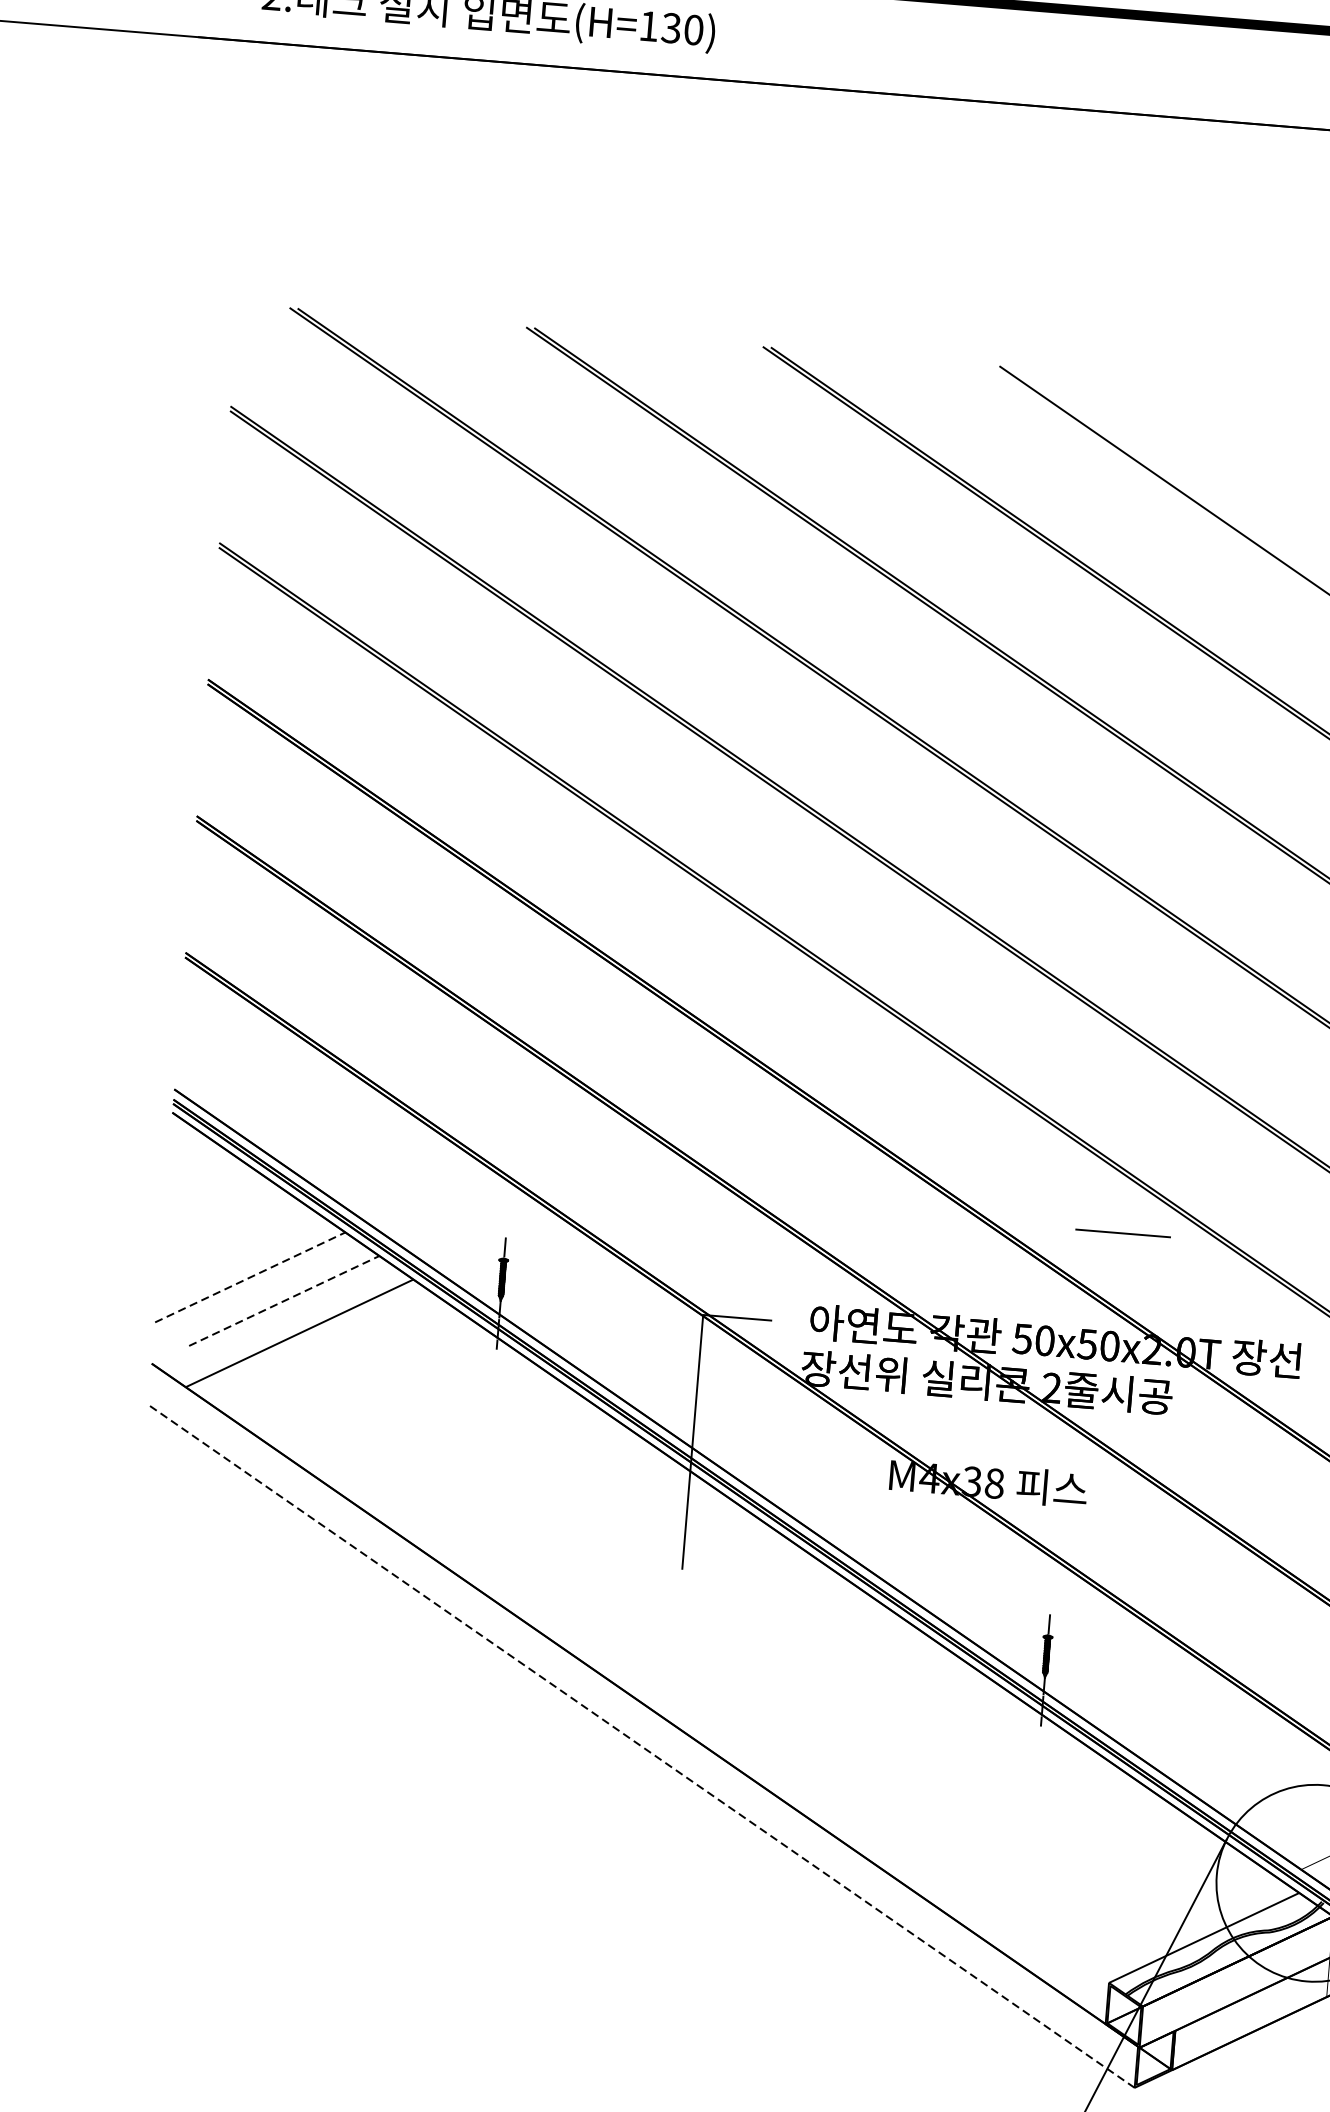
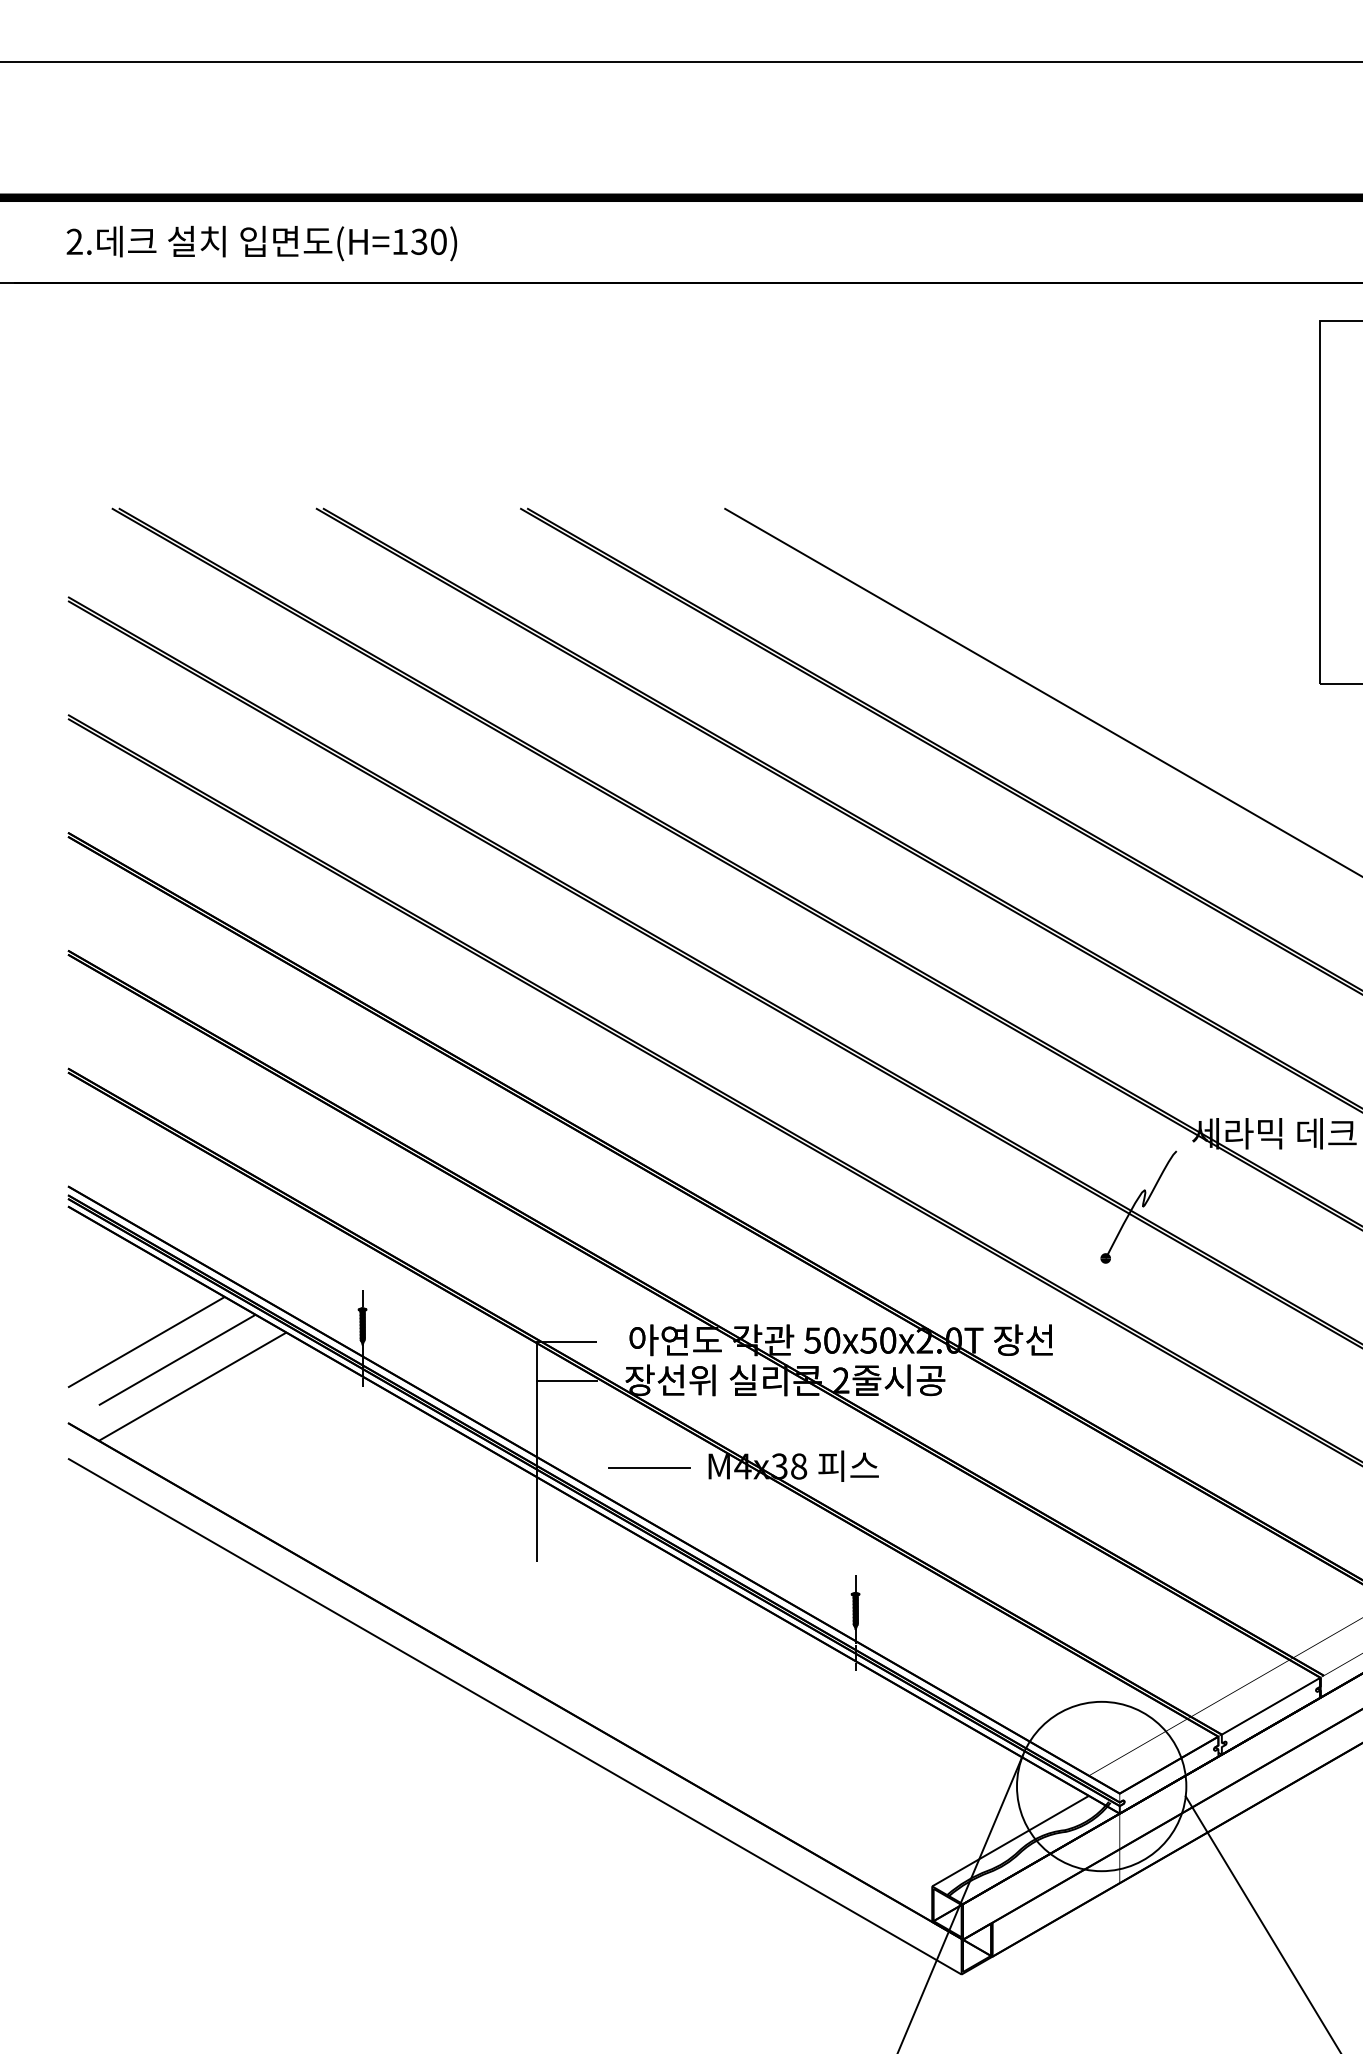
line: (1123, 1232) -> (649, 1467), moved
line: (250, 1276) -> (146, 1341), dashed -> solid
line: (284, 1300) -> (177, 1359), dashed -> solid
line: (733, 1361) -> (566, 1380), added
line: (641, 1746) -> (514, 1716), dashed -> solid

